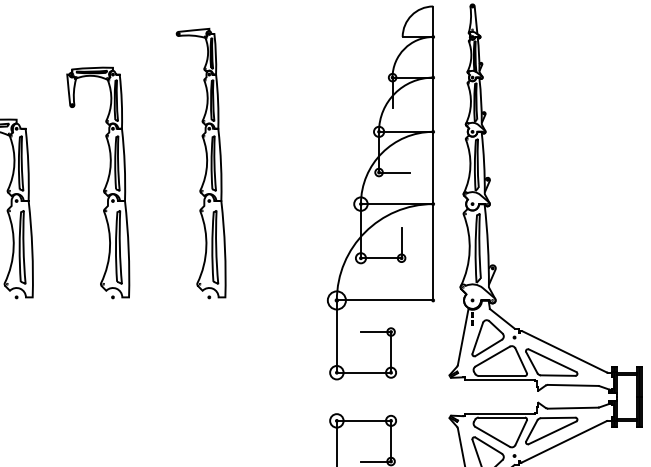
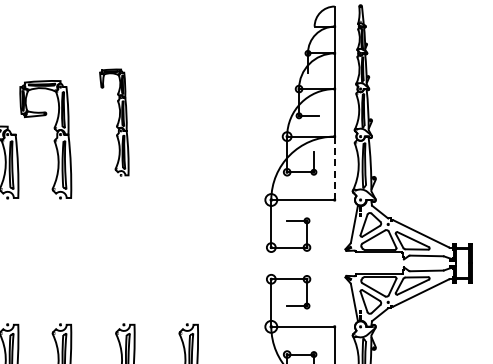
part: (200, 162) -> (181, 109), removed
part: (98, 182) -> (114, 122), size x0.7
line: (432, 252) -> (334, 168), solid -> dashed

